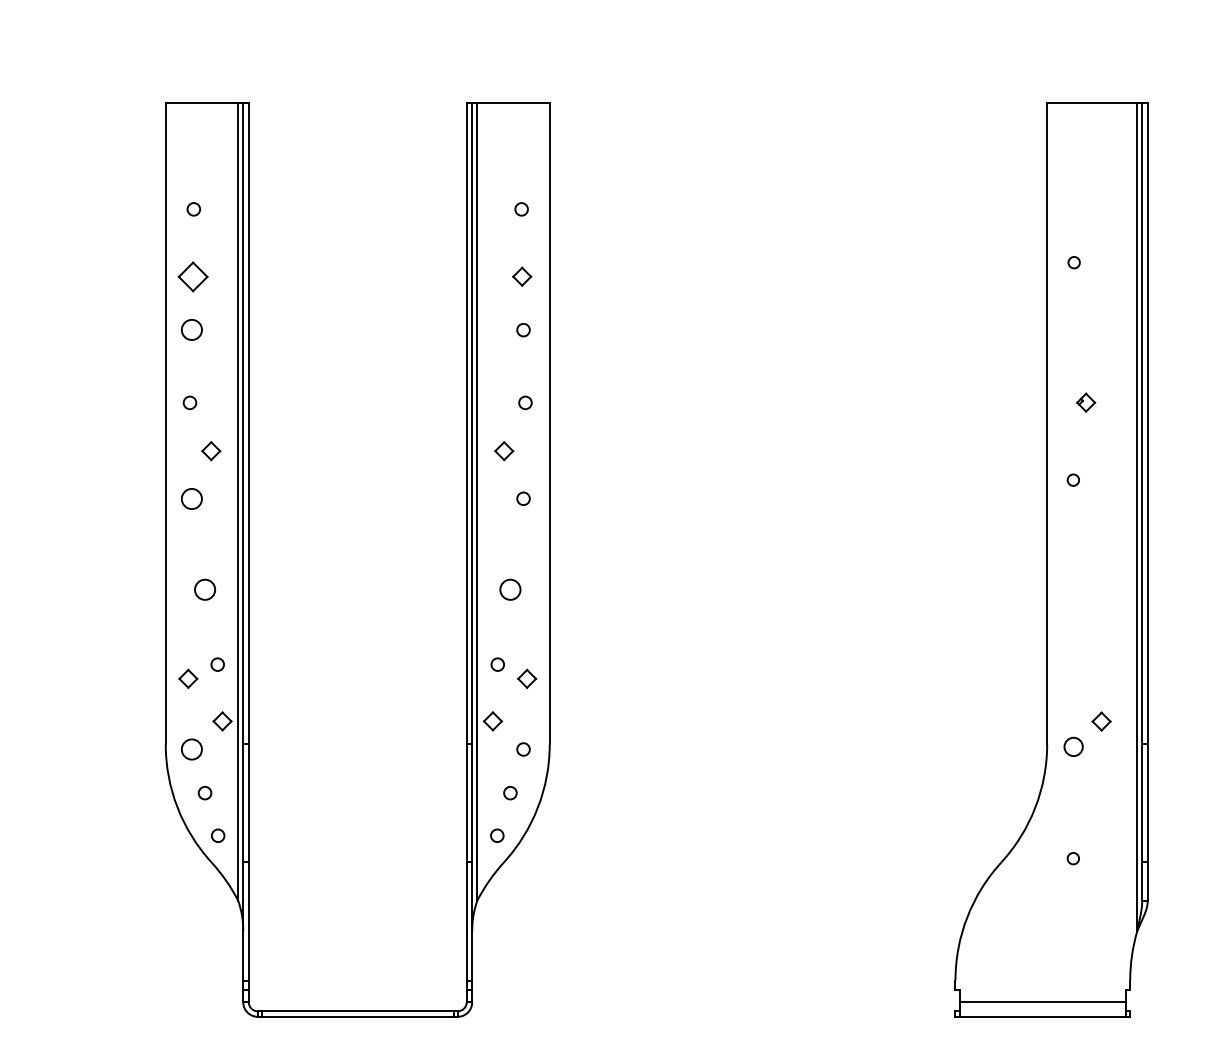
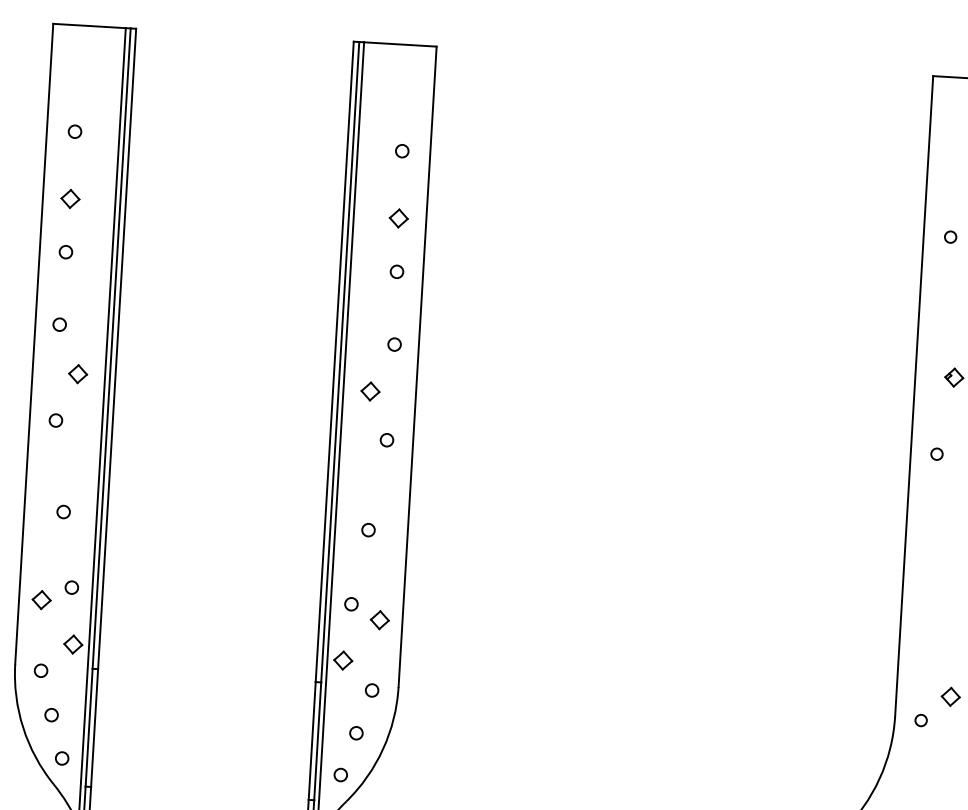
part: (193, 276) -> (70, 198), size x0.62
circle: (191, 330) -> (65, 252), size x0.62
circle: (191, 498) -> (55, 420), size x0.62
circle: (204, 589) -> (63, 511), size x0.62
circle: (510, 589) -> (368, 529), size x0.62
circle: (1072, 746) -> (920, 720), size x0.62
circle: (191, 749) -> (40, 670), size x0.62

